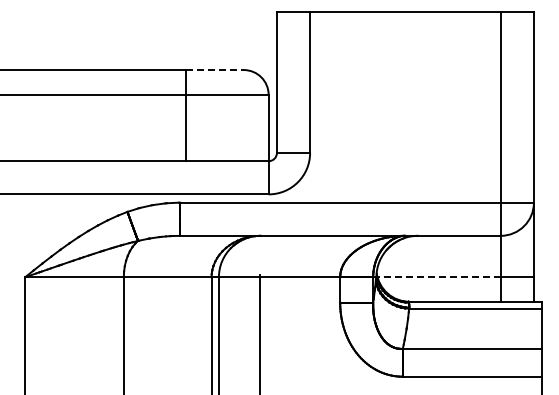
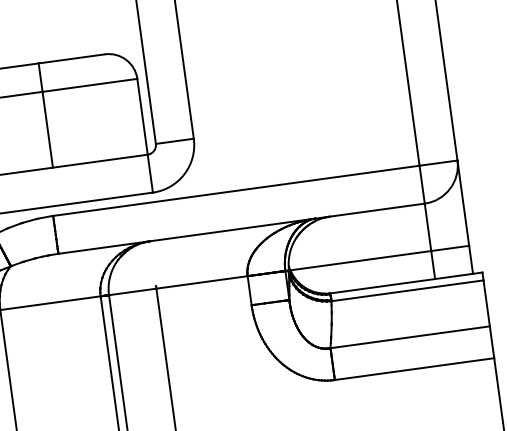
line: (215, 70) -> (72, 59), dashed -> solid
line: (439, 277) -> (361, 260), dashed -> solid

